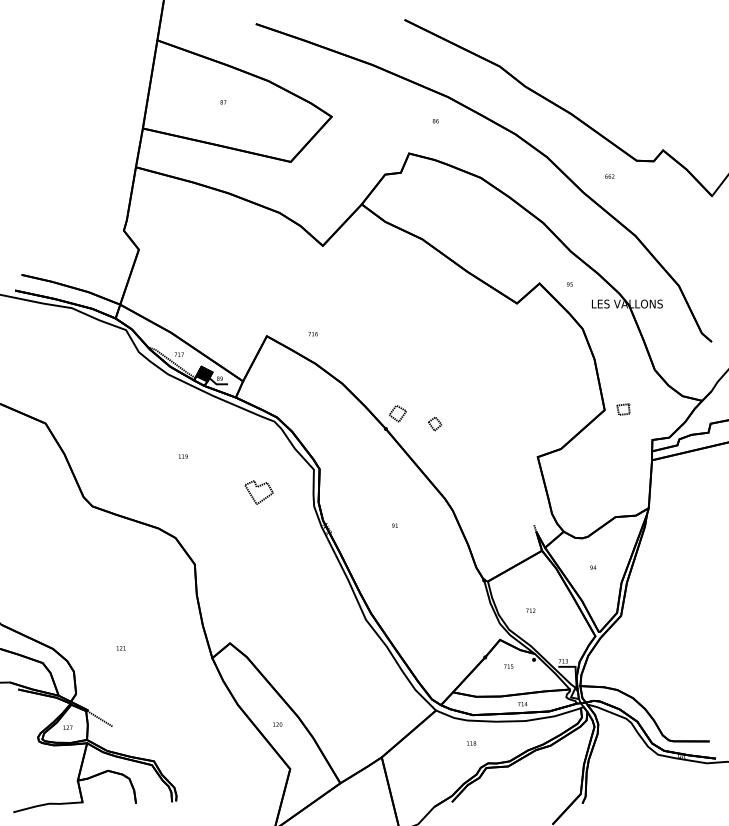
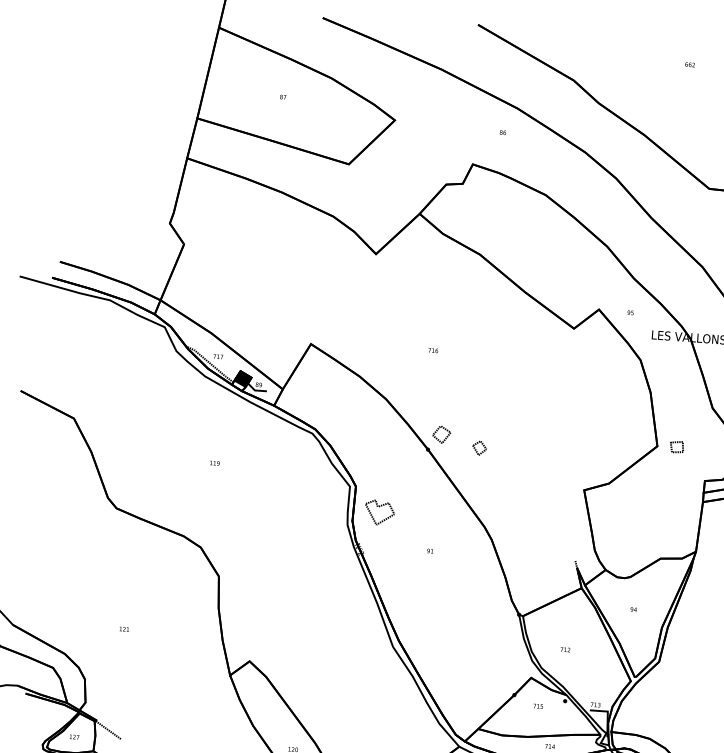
text: (609, 176) -> (689, 64), moved
text: (312, 334) -> (432, 351), moved
curve: (258, 487) -> (379, 507), moved
text: (120, 648) -> (123, 629), moved

